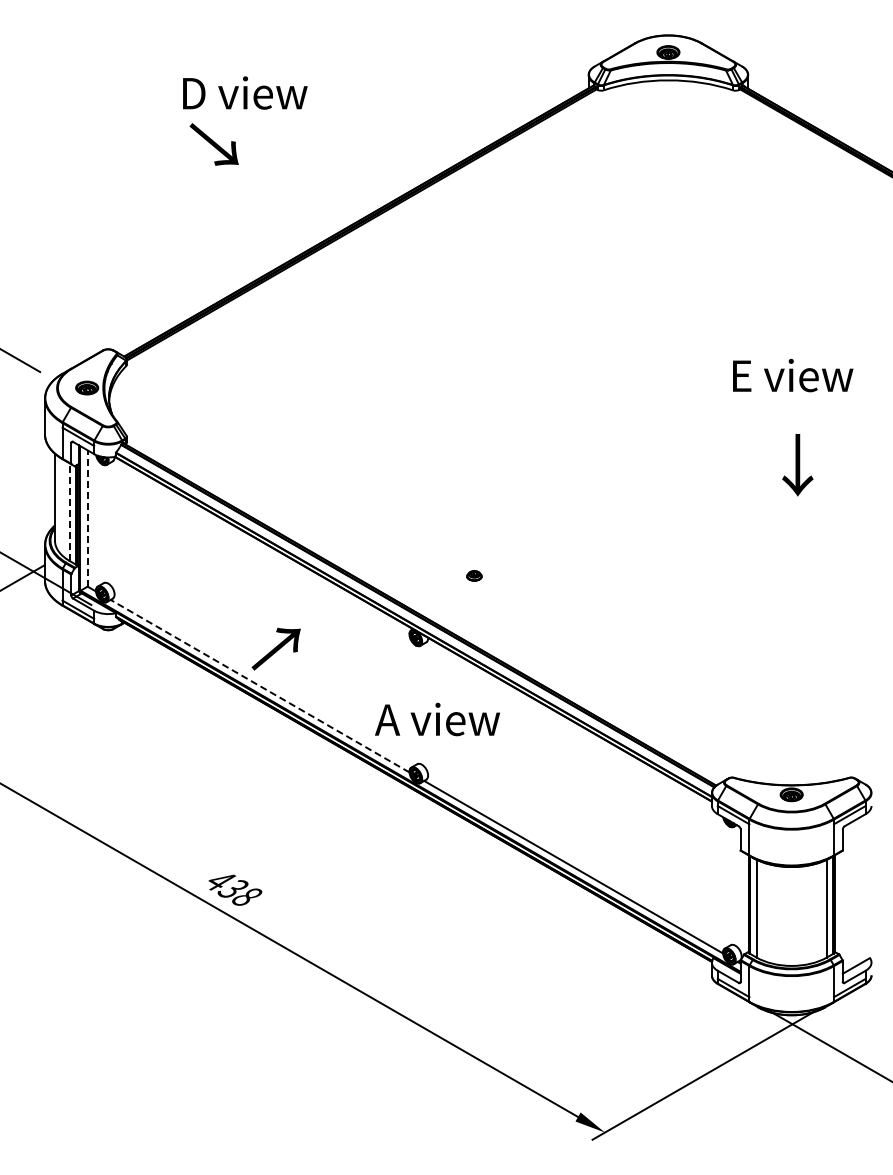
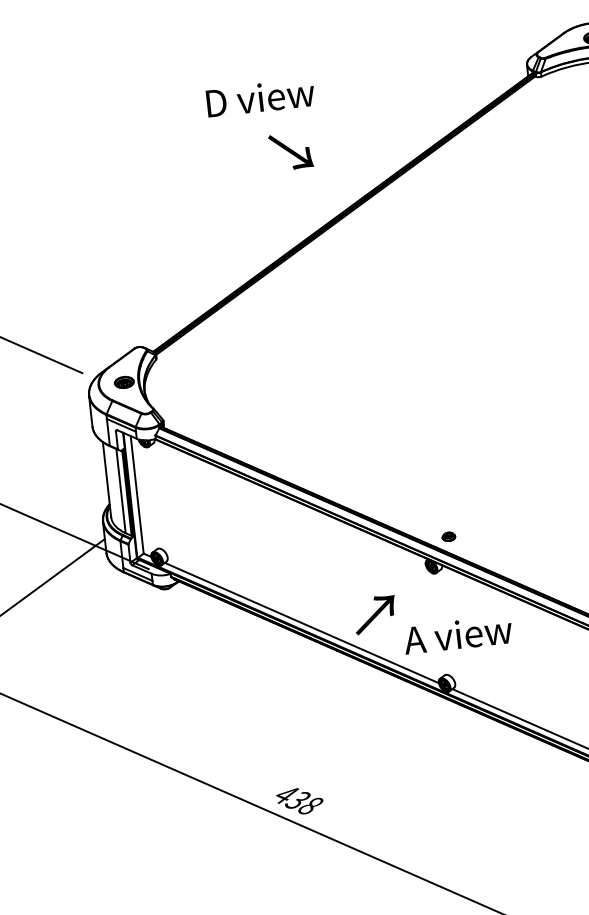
text: (245, 92) -> (260, 97), moved
text: (213, 144) -> (290, 151), moved
line: (69, 512) -> (121, 491), dashed -> solid
line: (87, 517) -> (137, 494), dashed -> solid
part: (474, 575) -> (448, 536), moved
text: (275, 648) -> (374, 614), moved
line: (260, 686) -> (302, 623), dashed -> solid

